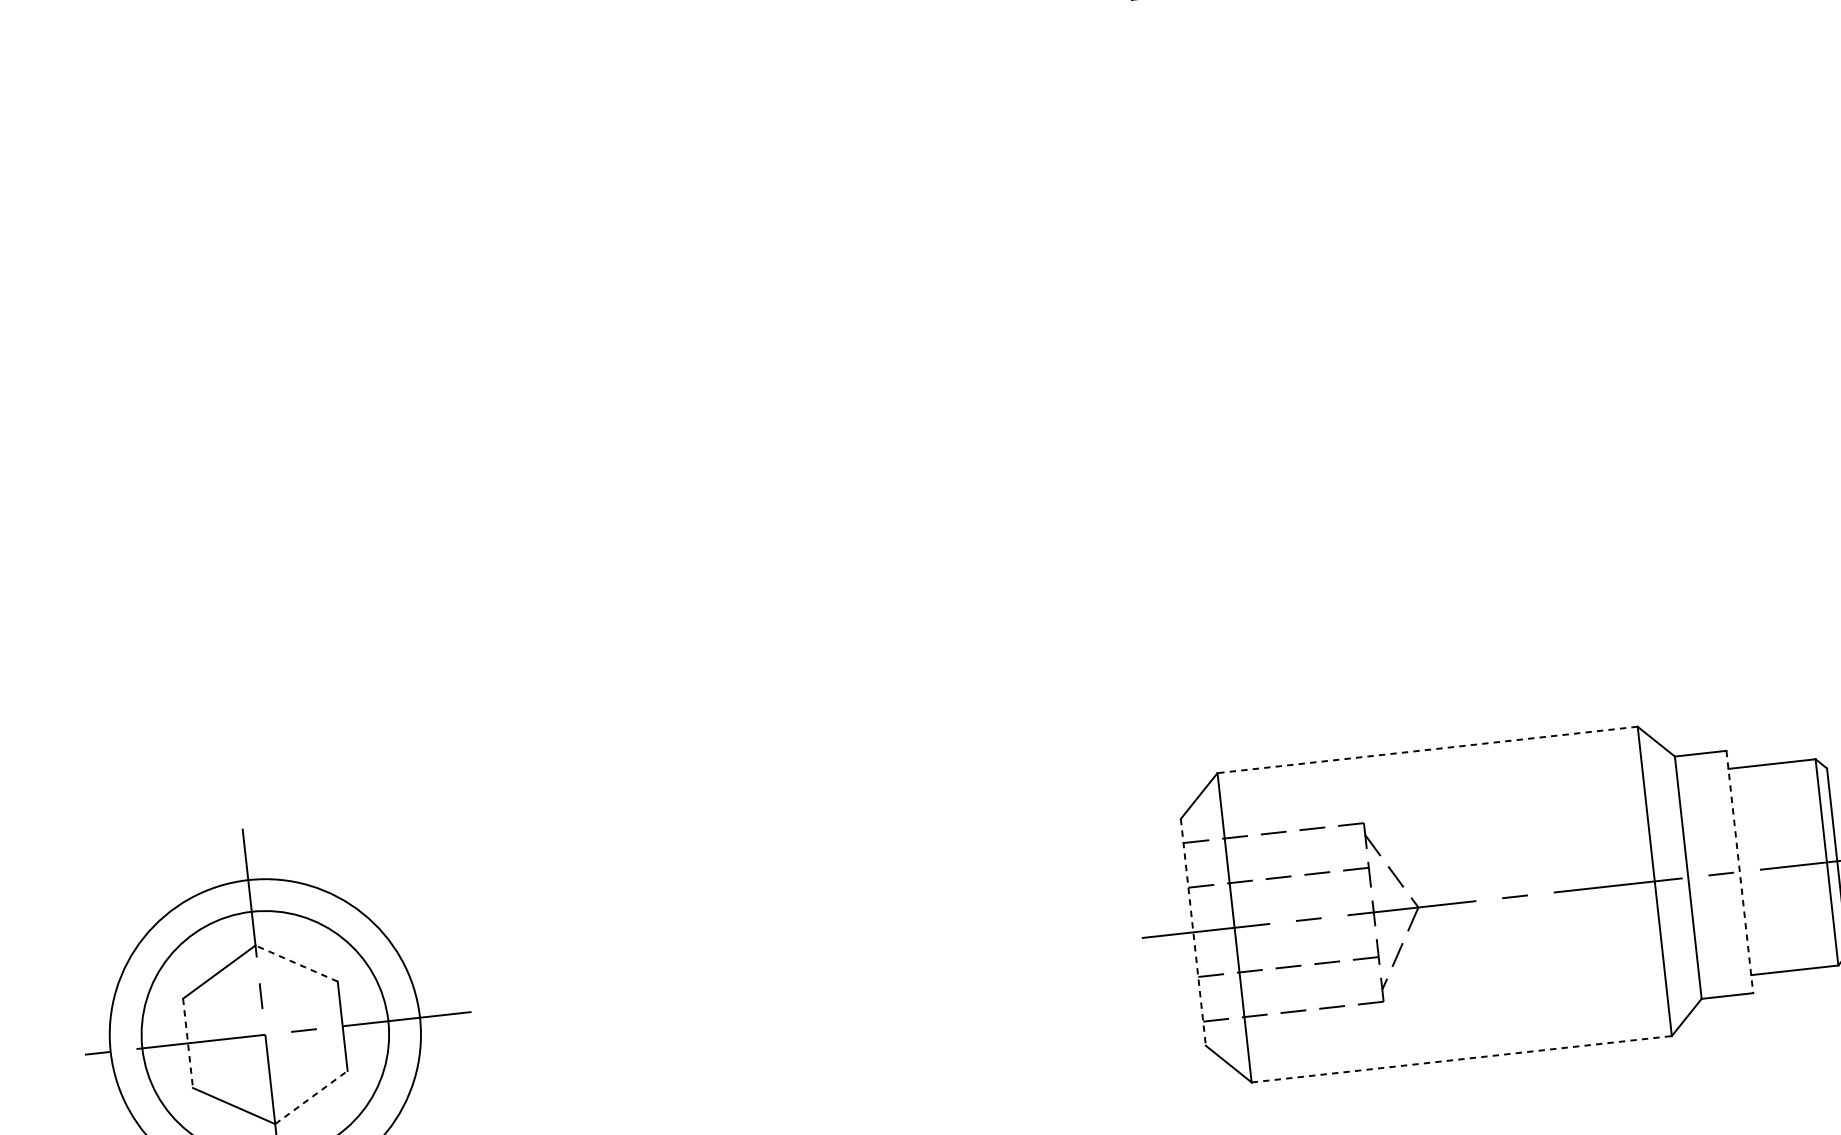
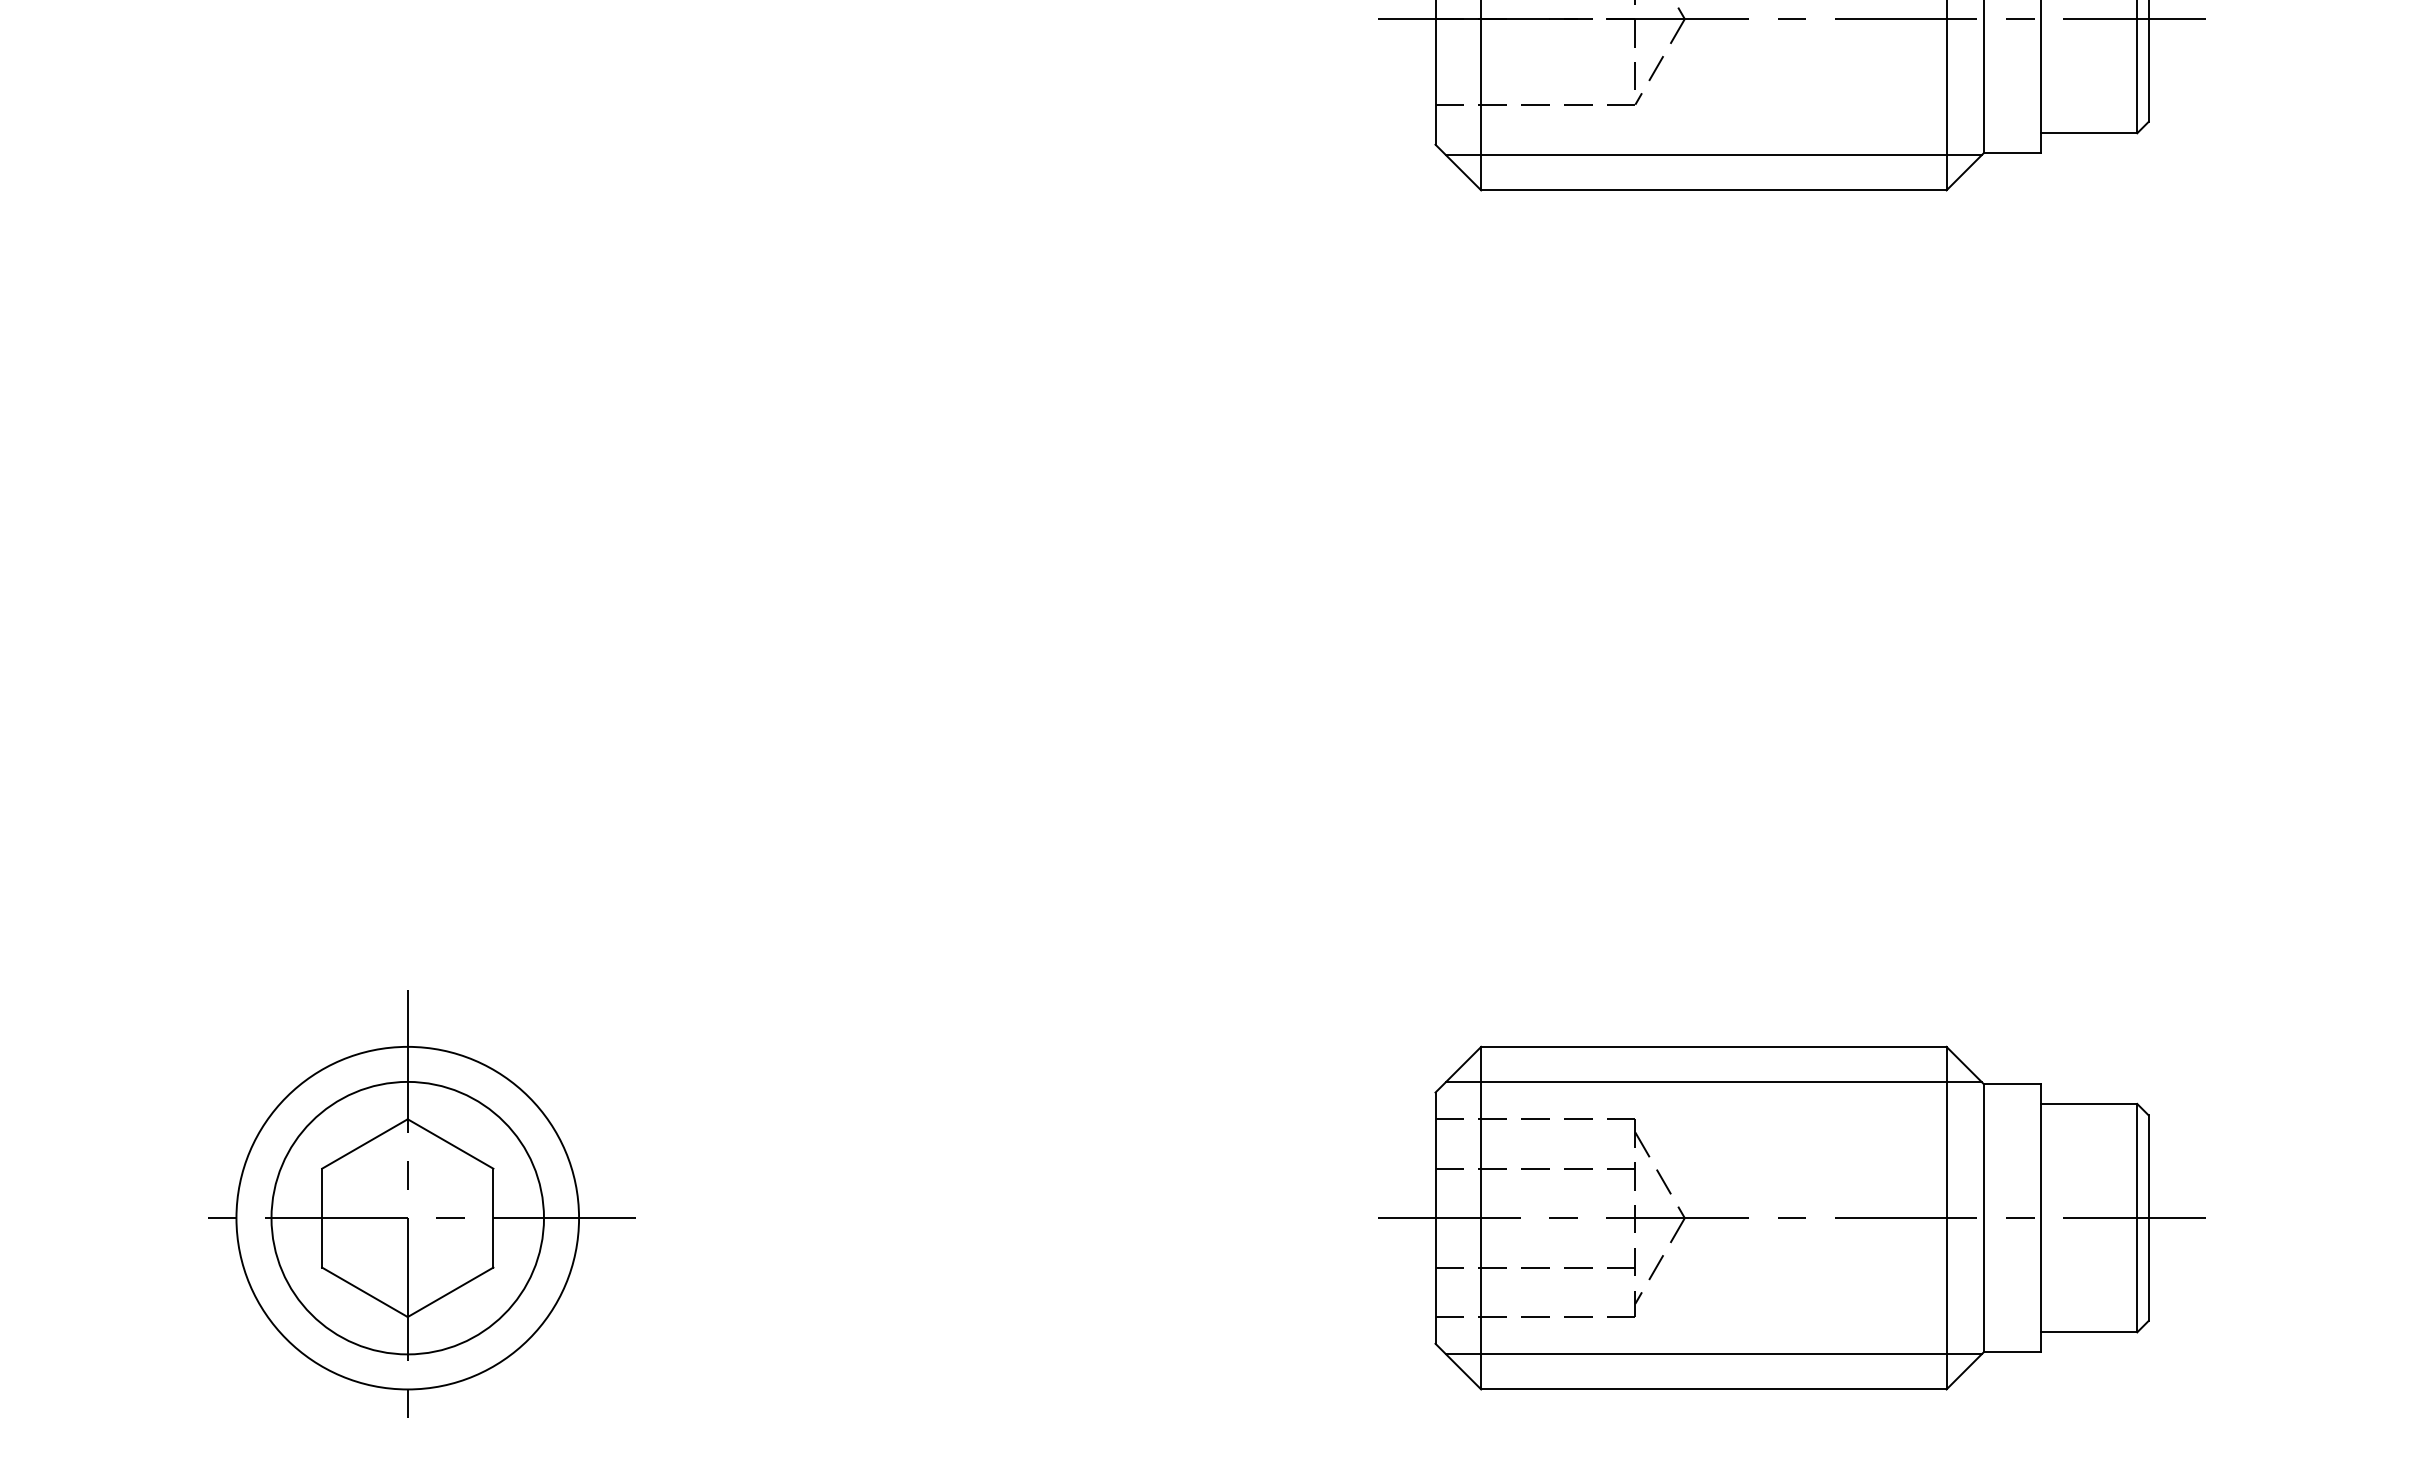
line: (1427, 749) -> (1713, 1046), dashed -> solid
line: (1430, 781) -> (1713, 1081), added
line: (1739, 872) -> (2040, 1218), dashed -> solid
line: (1193, 932) -> (1435, 1218), dashed -> solid
line: (296, 963) -> (450, 1143), dashed -> solid
line: (1457, 1027) -> (1713, 1354), added
line: (188, 1043) -> (322, 1218), dashed -> solid
line: (1461, 1059) -> (1713, 1389), dashed -> solid
line: (312, 1097) -> (451, 1292), dashed -> solid

